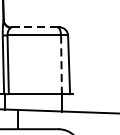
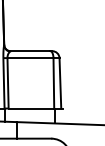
line: (34, 27) -> (30, 51), dashed -> solid
line: (61, 65) -> (53, 83), dashed -> solid

